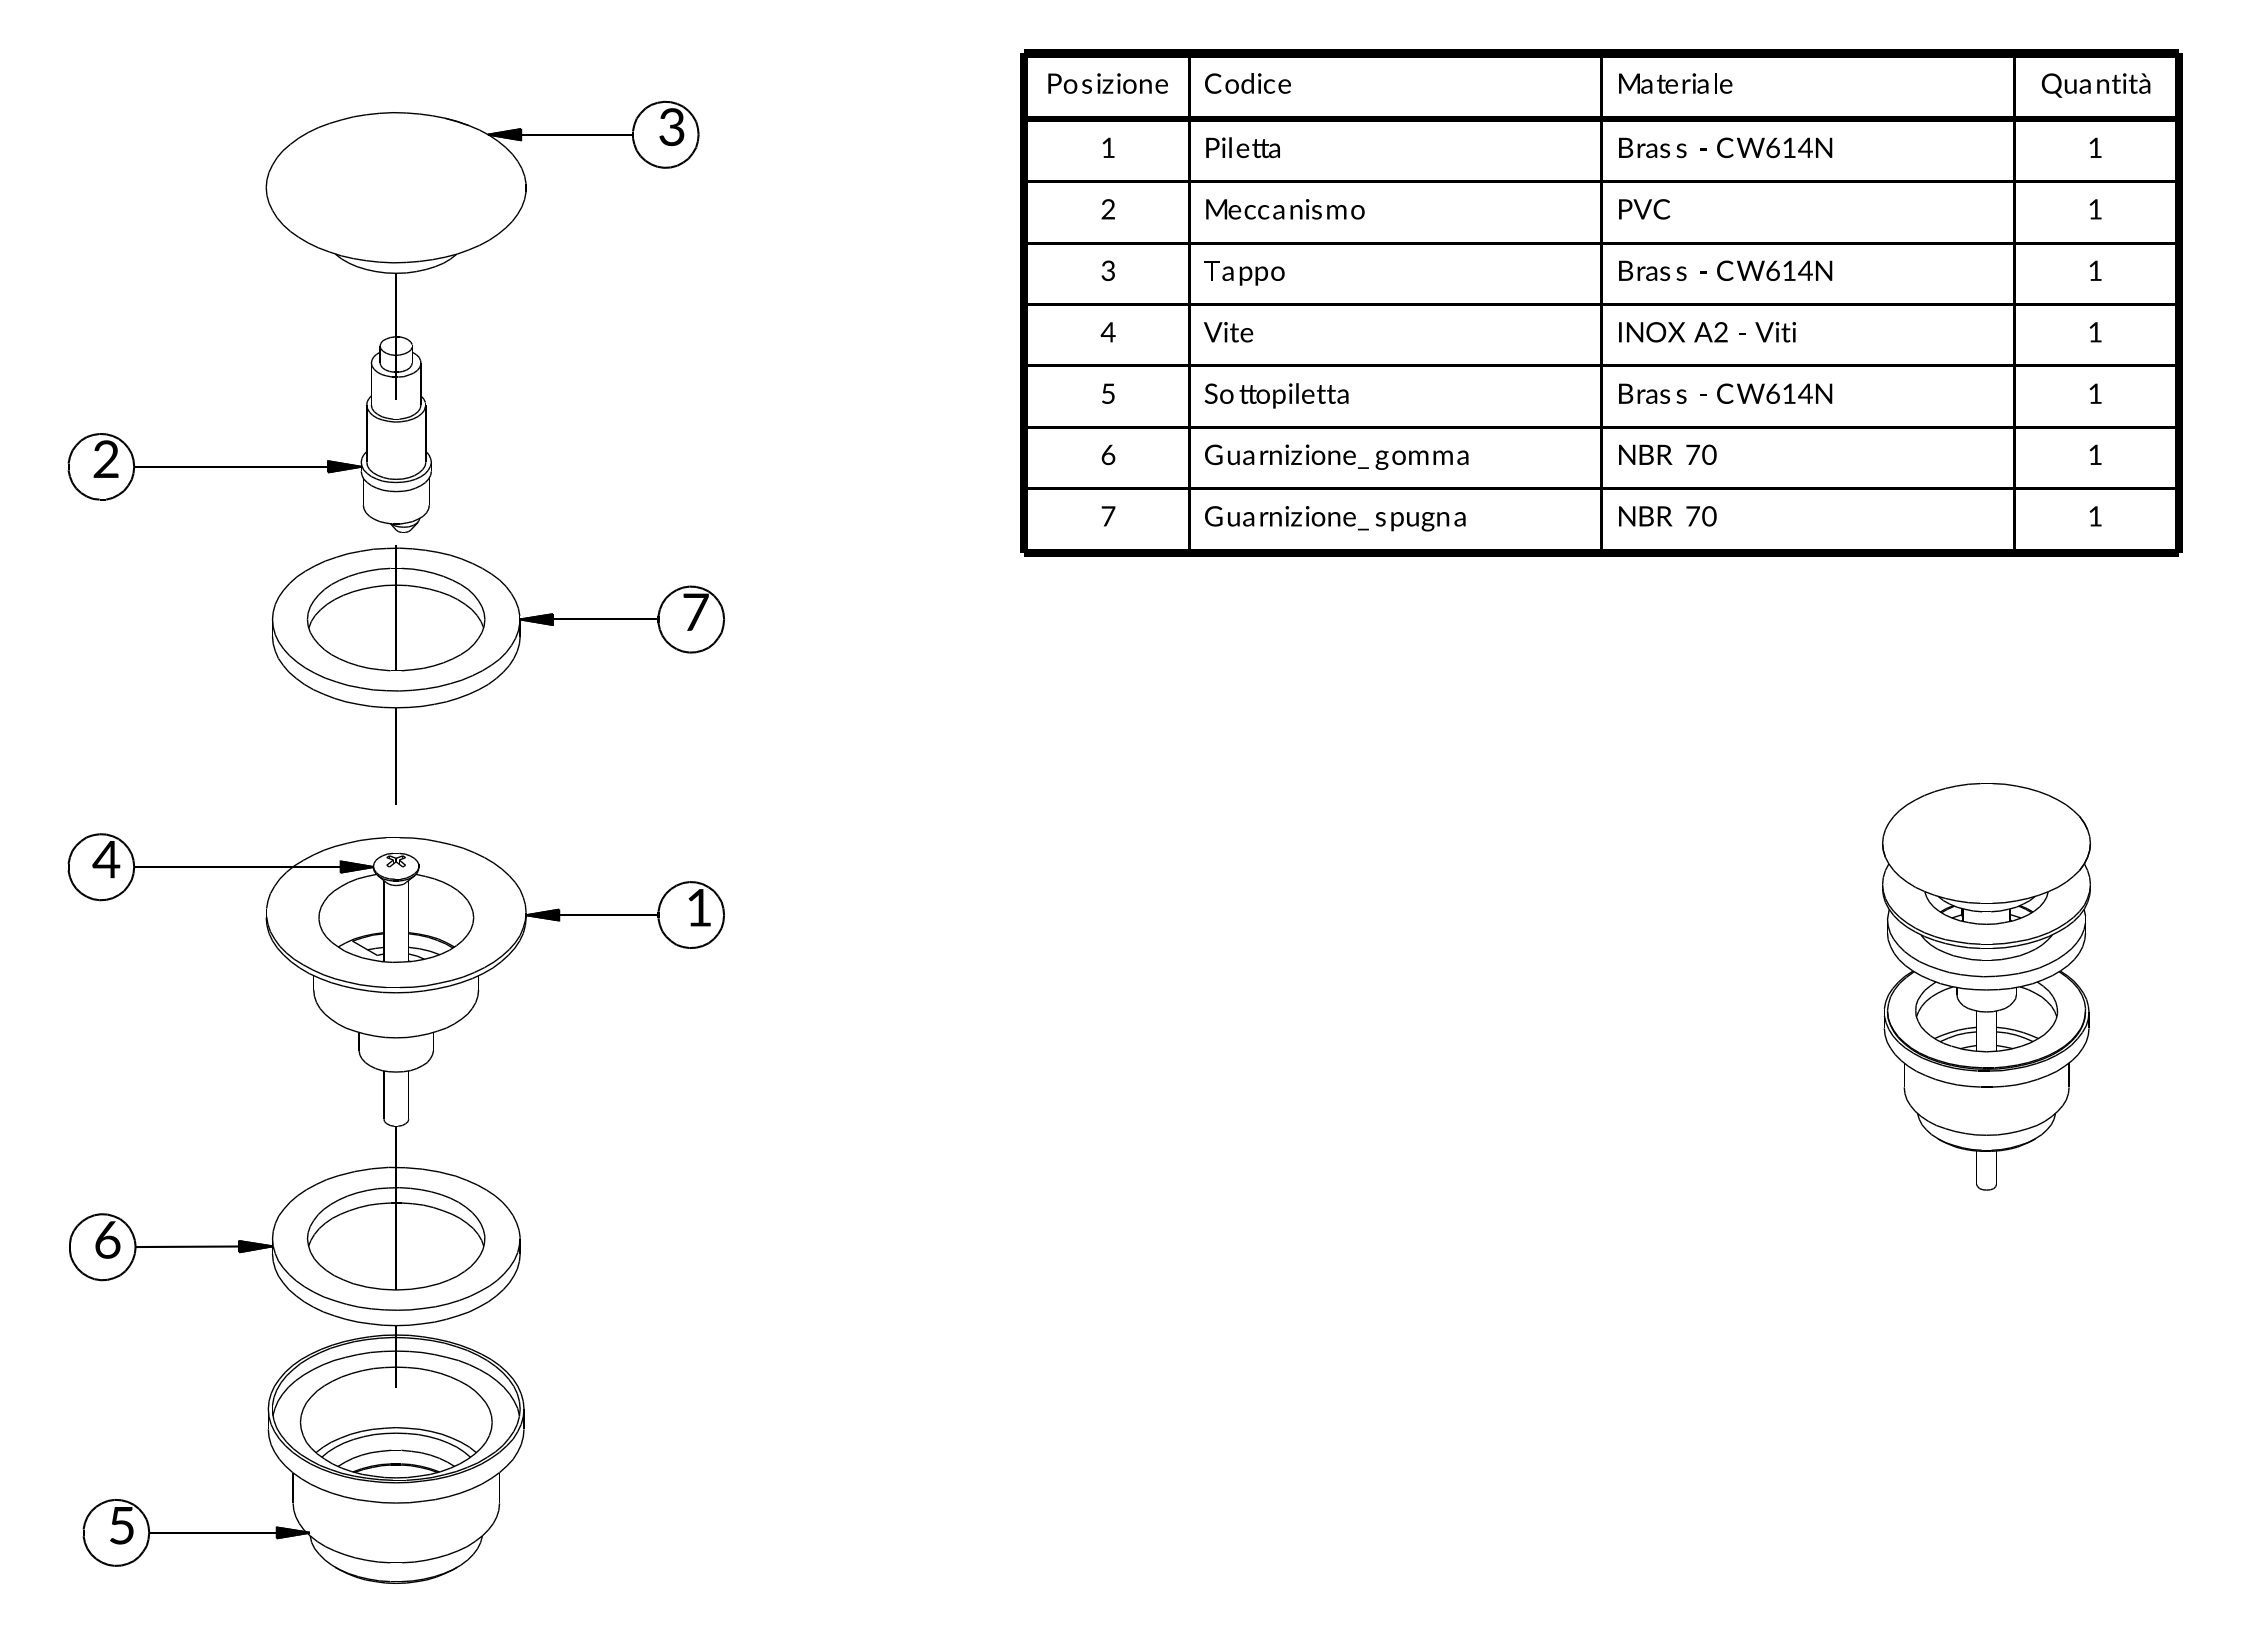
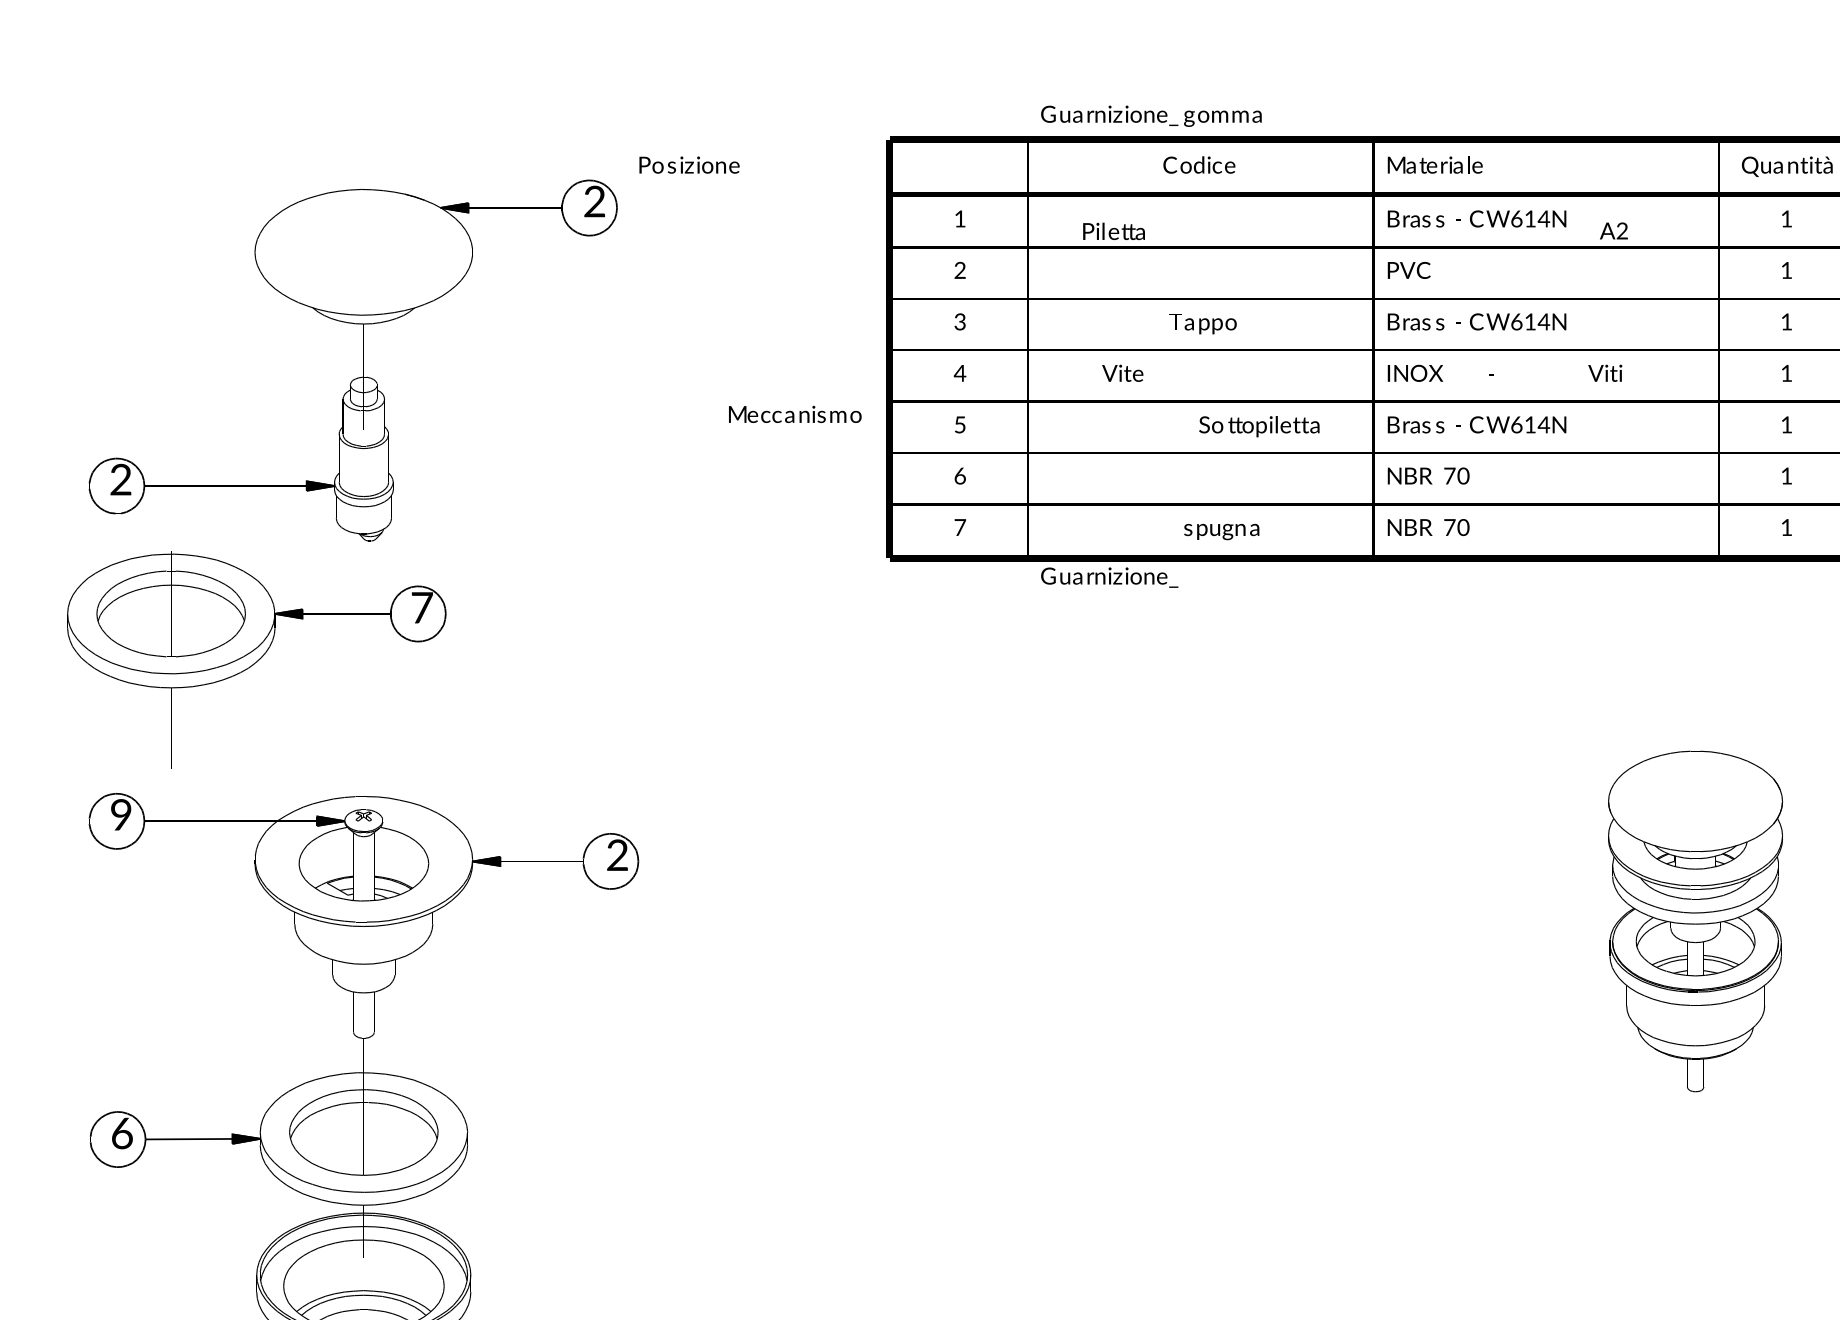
text: (1107, 83) -> (688, 165), moved
text: (1247, 83) -> (1198, 165), moved
text: (671, 127) -> (594, 201), 3 -> 2
text: (1242, 147) -> (1113, 231), moved
text: (1285, 209) -> (795, 414), moved
text: (1244, 273) -> (1203, 324), moved
text: (1228, 332) -> (1122, 373), moved
text: (1710, 332) -> (1613, 231), moved
text: (1775, 332) -> (1605, 373), moved
text: (1276, 395) -> (1259, 426), moved
text: (1336, 456) -> (1151, 115), moved
text: (1286, 518) -> (1109, 577), moved
part: (497, 674) -> (256, 659), moved
text: (106, 859) -> (121, 814), 4 -> 9
text: (698, 907) -> (616, 855), 1 -> 2

